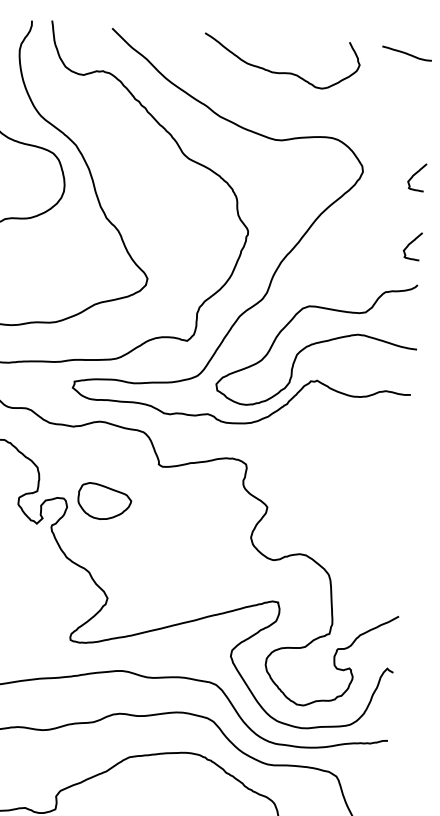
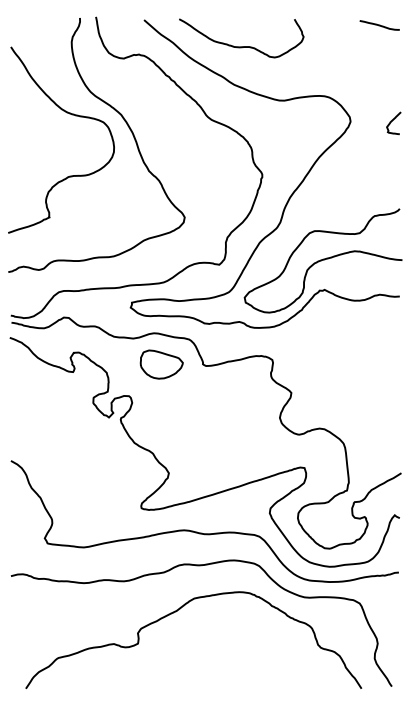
curve: (281, 72) -> (241, 46), moved
curve: (411, 243) -> (392, 176), removed
part: (104, 501) -> (161, 364), moved

